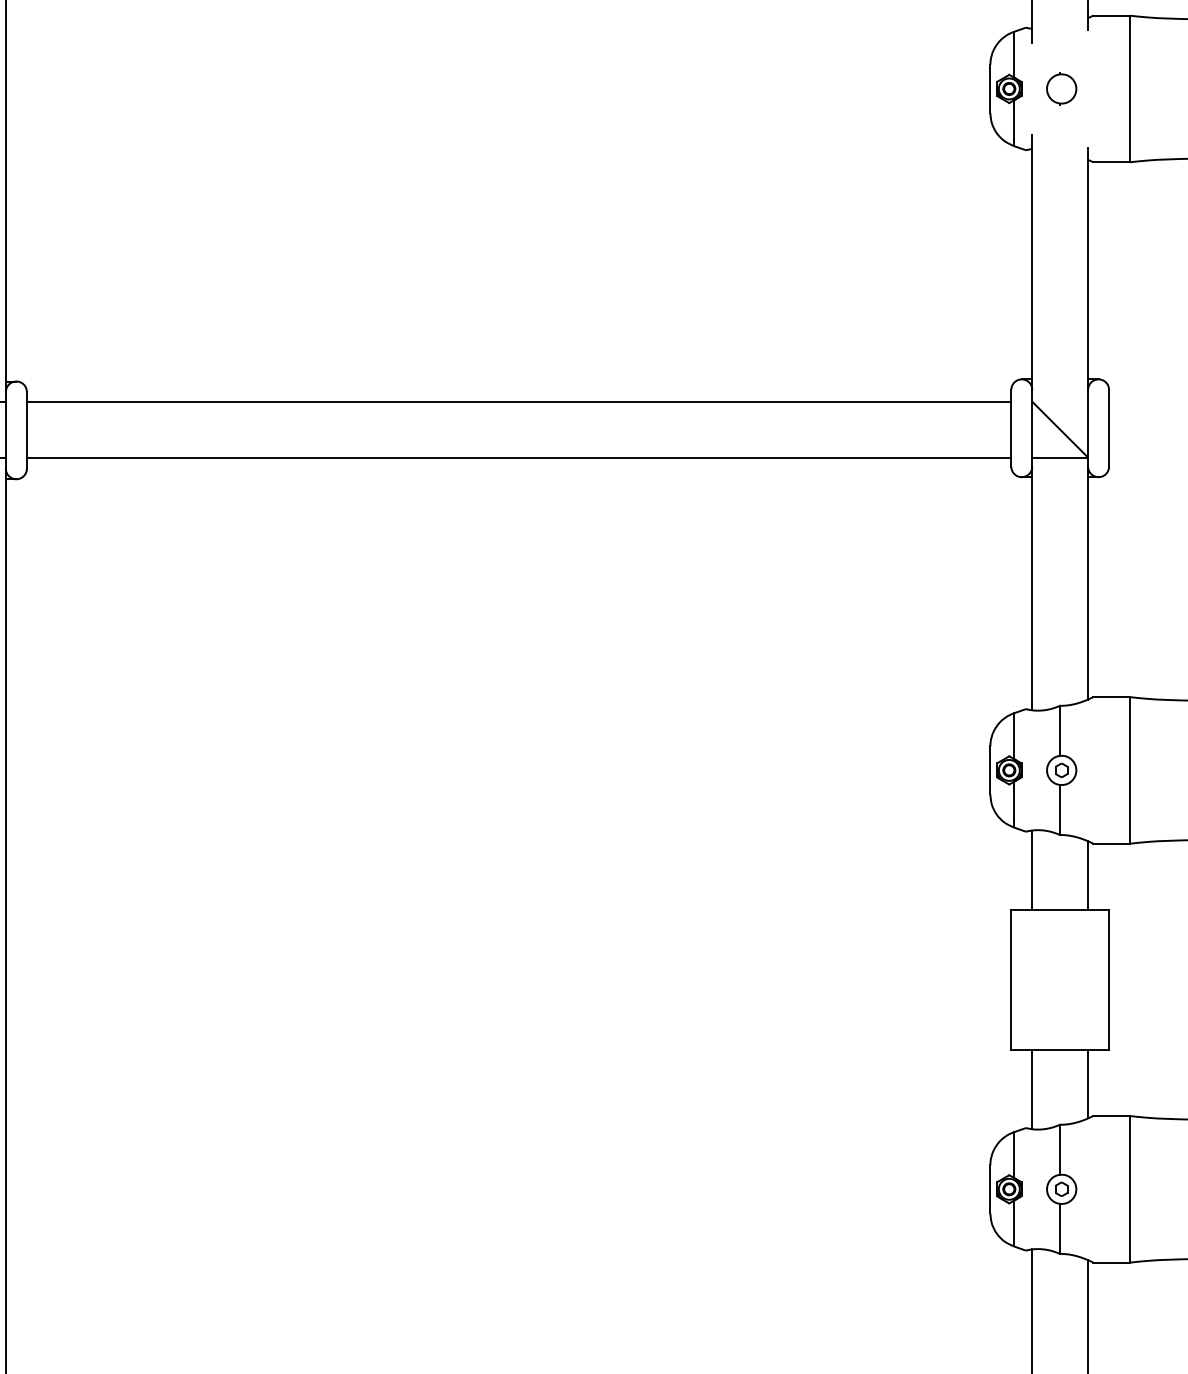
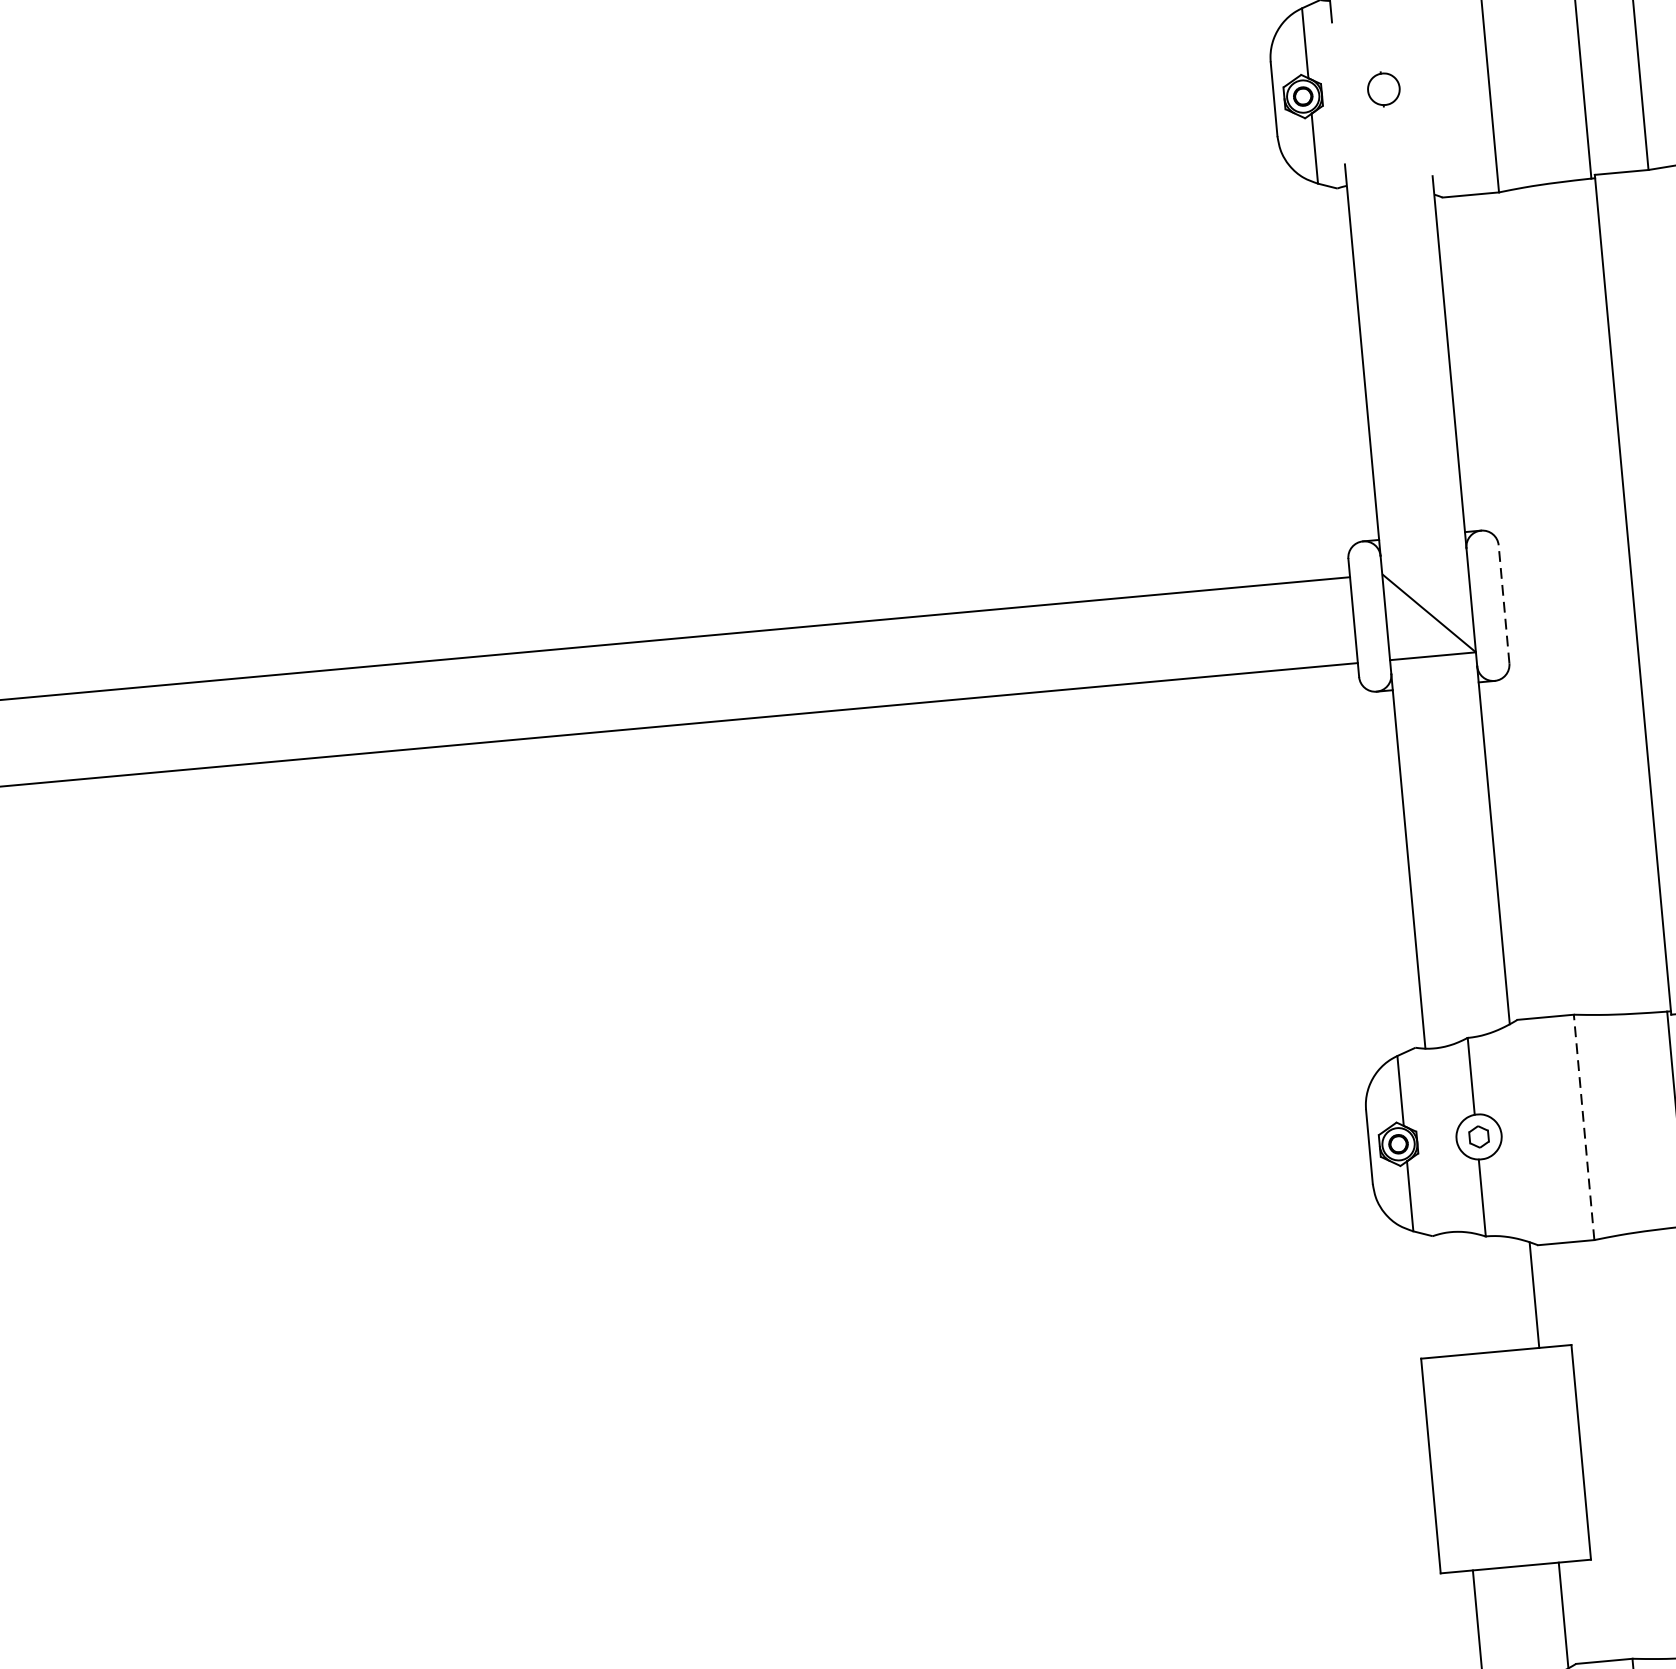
part: (1061, 88) -> (1383, 88), size x0.7
line: (1109, 427) -> (1504, 603), solid -> dashed
line: (1130, 769) -> (1584, 1125), solid -> dashed
line: (1032, 870) -> (1448, 1294), removed

